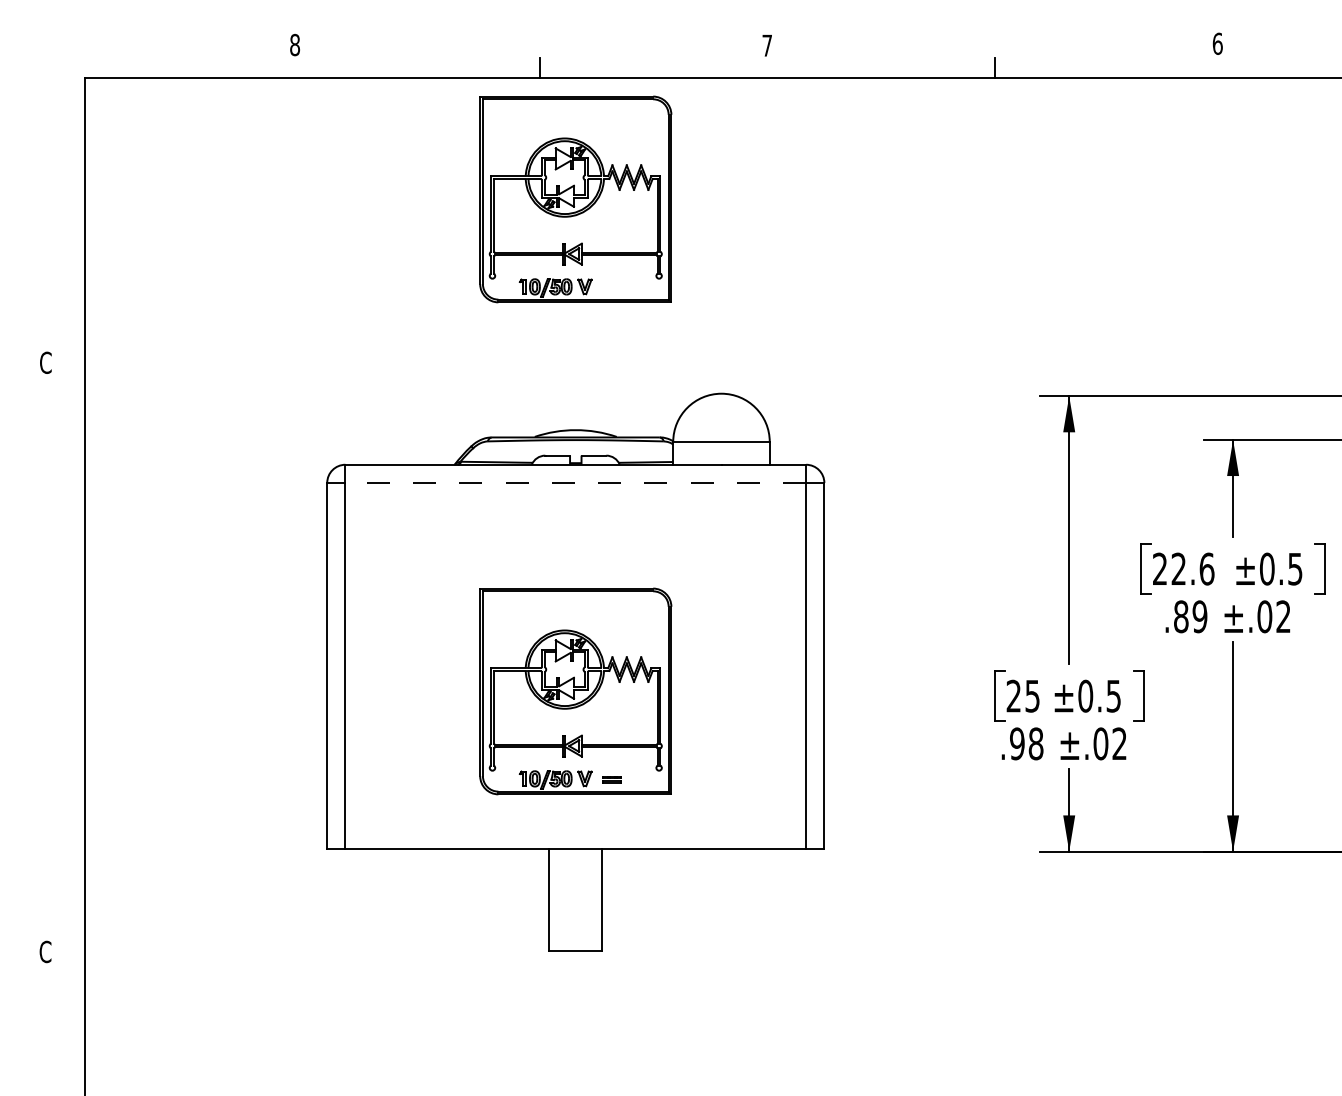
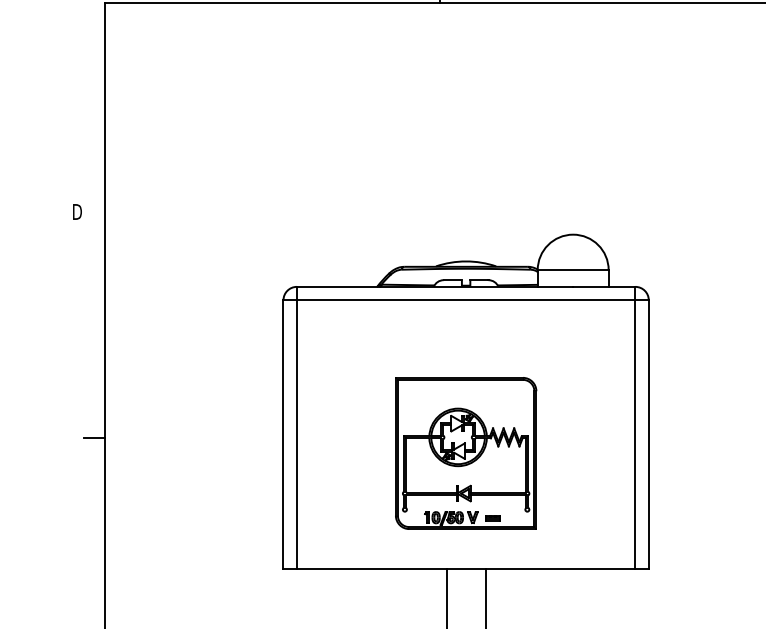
part: (575, 199) -> (465, 91), removed
text: (46, 362) -> (77, 211), C -> D
line: (575, 482) -> (465, 299), dashed -> solid
line: (69, 670) -> (94, 438), added

